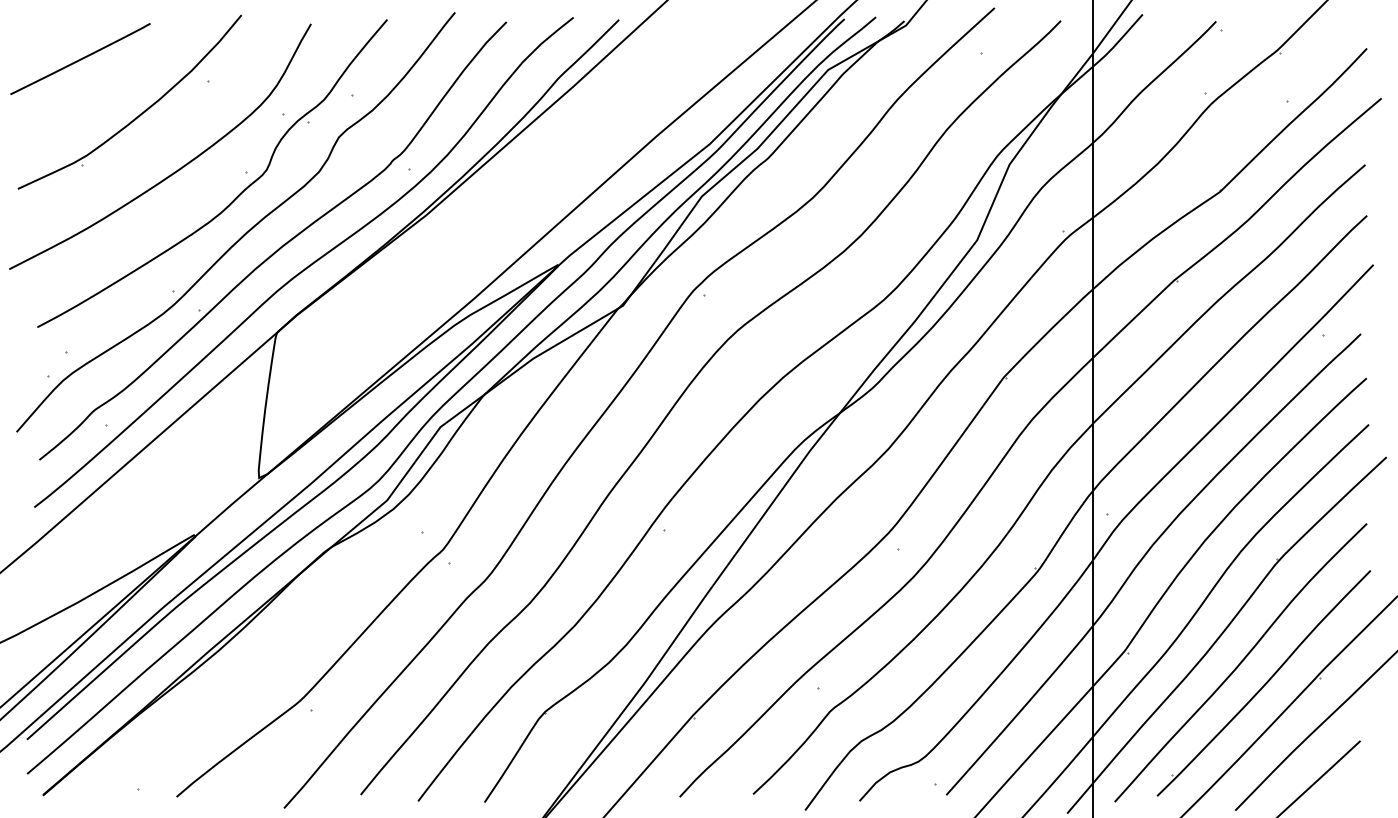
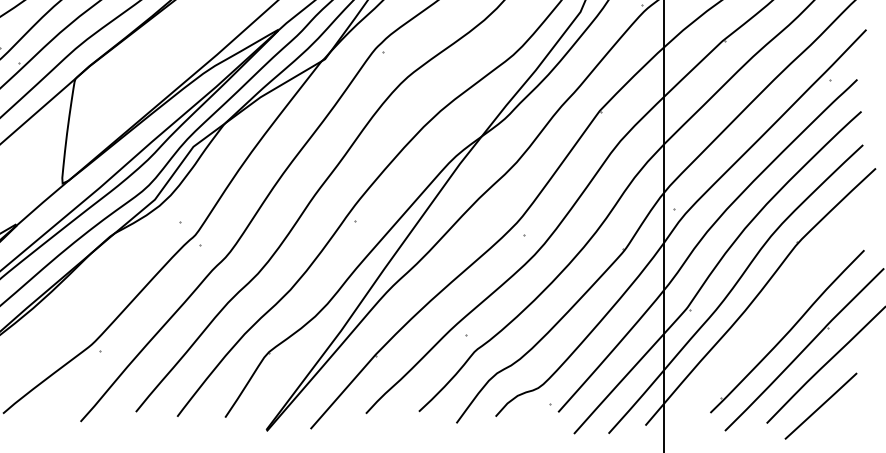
curve: (1240, 662) -> (770, 316), removed

